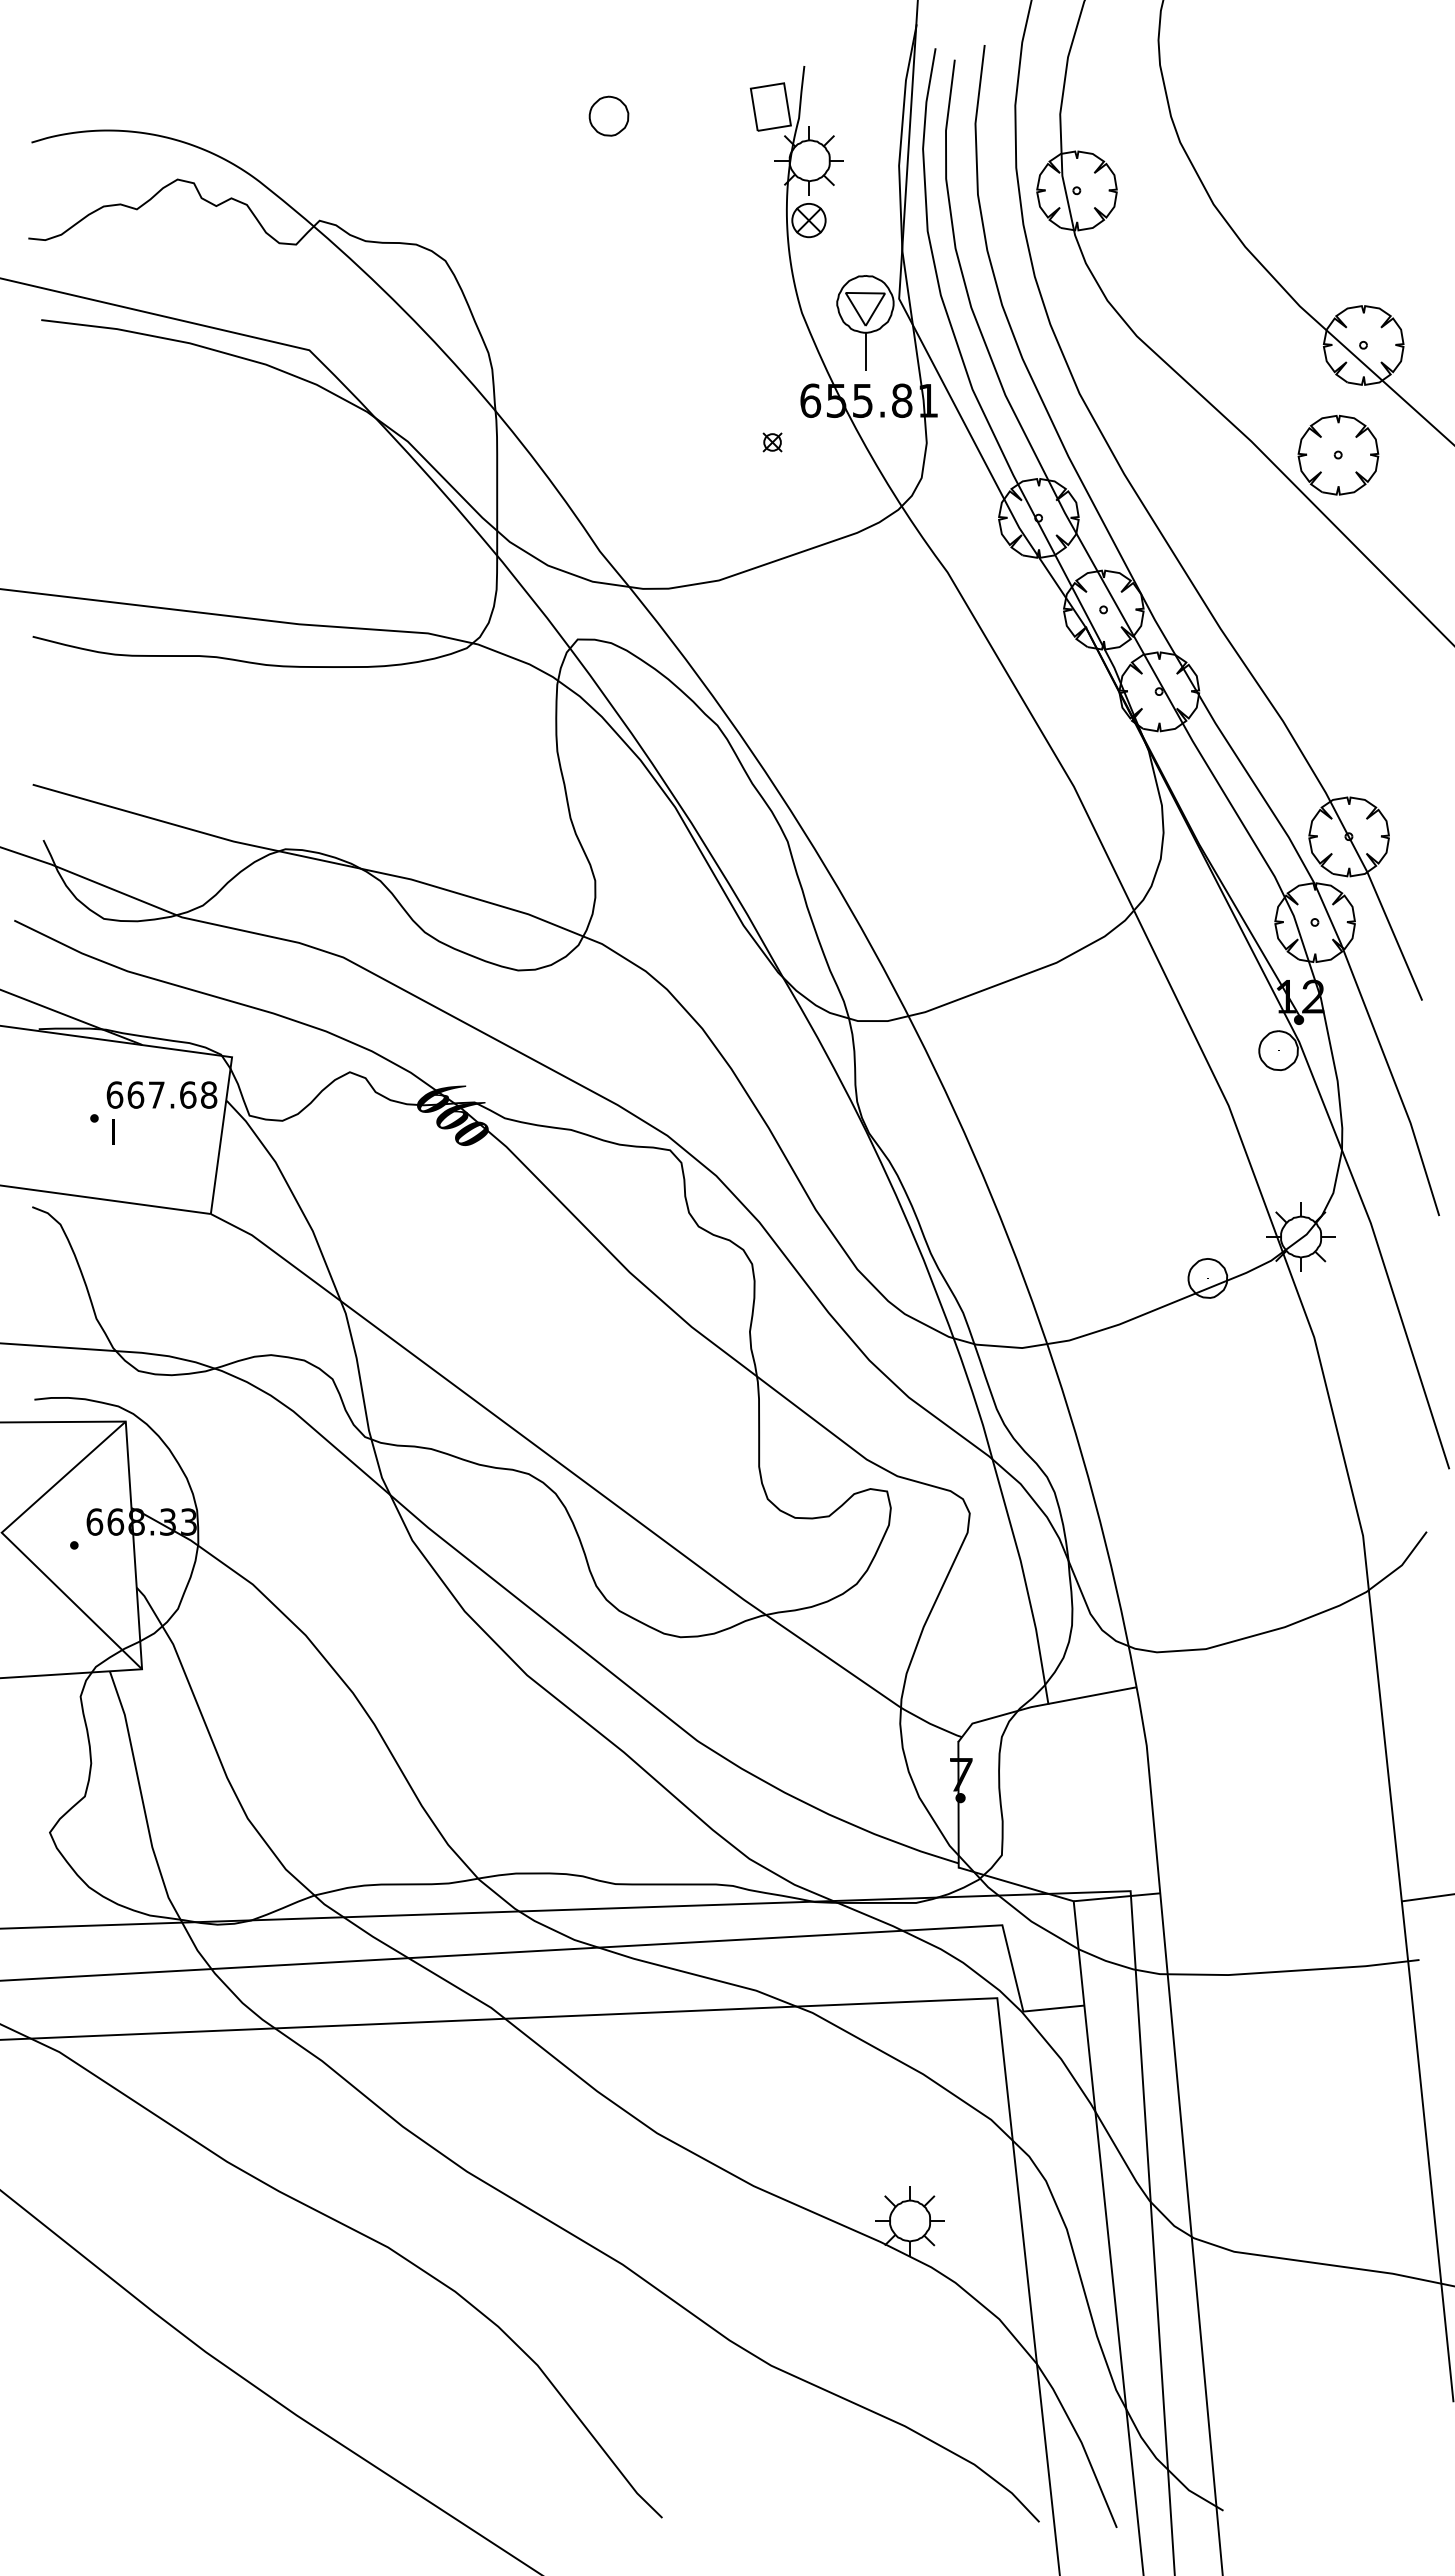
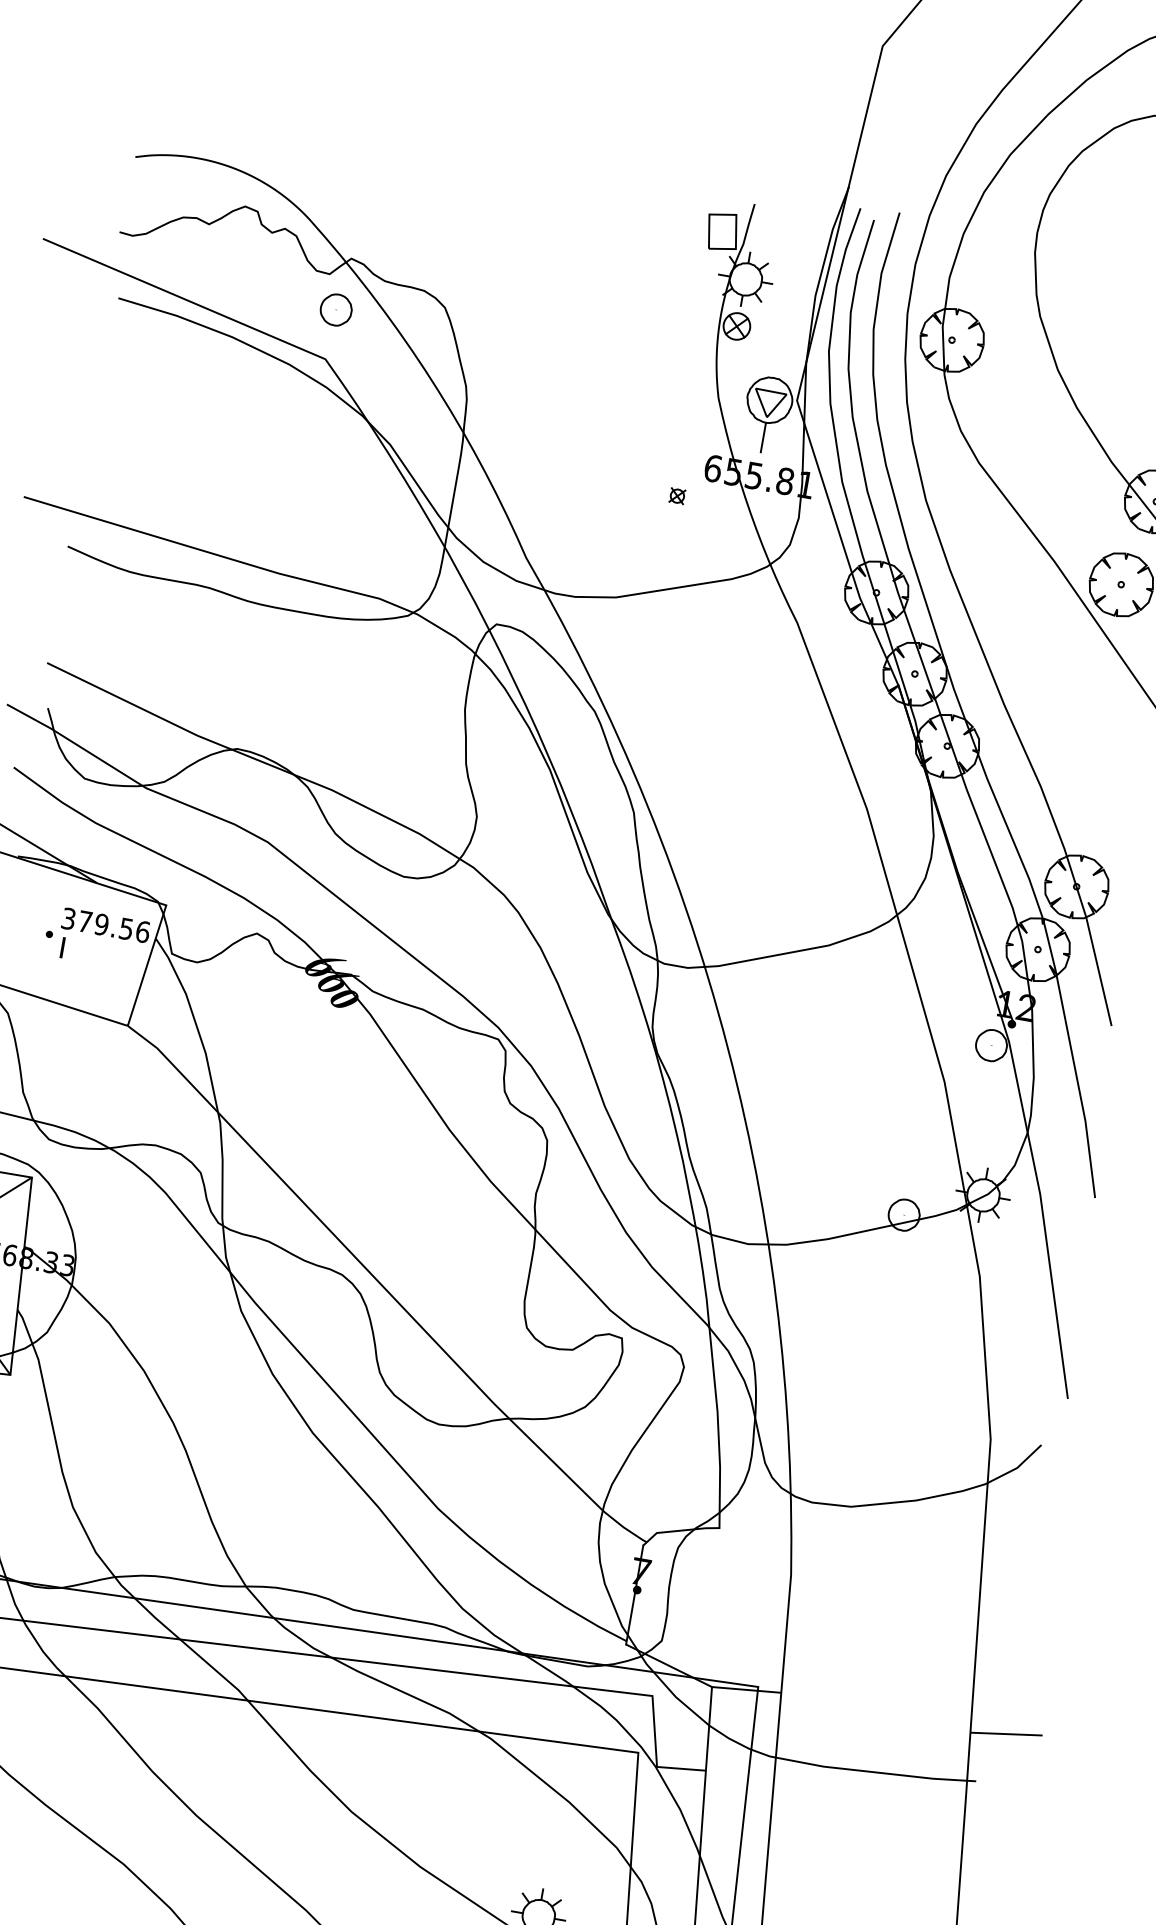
part: (608, 115) -> (335, 309), moved
text: (161, 1094) -> (105, 924), 667.68 -> 379.56
line: (1092, 1695) -> (755, 1527), removed

